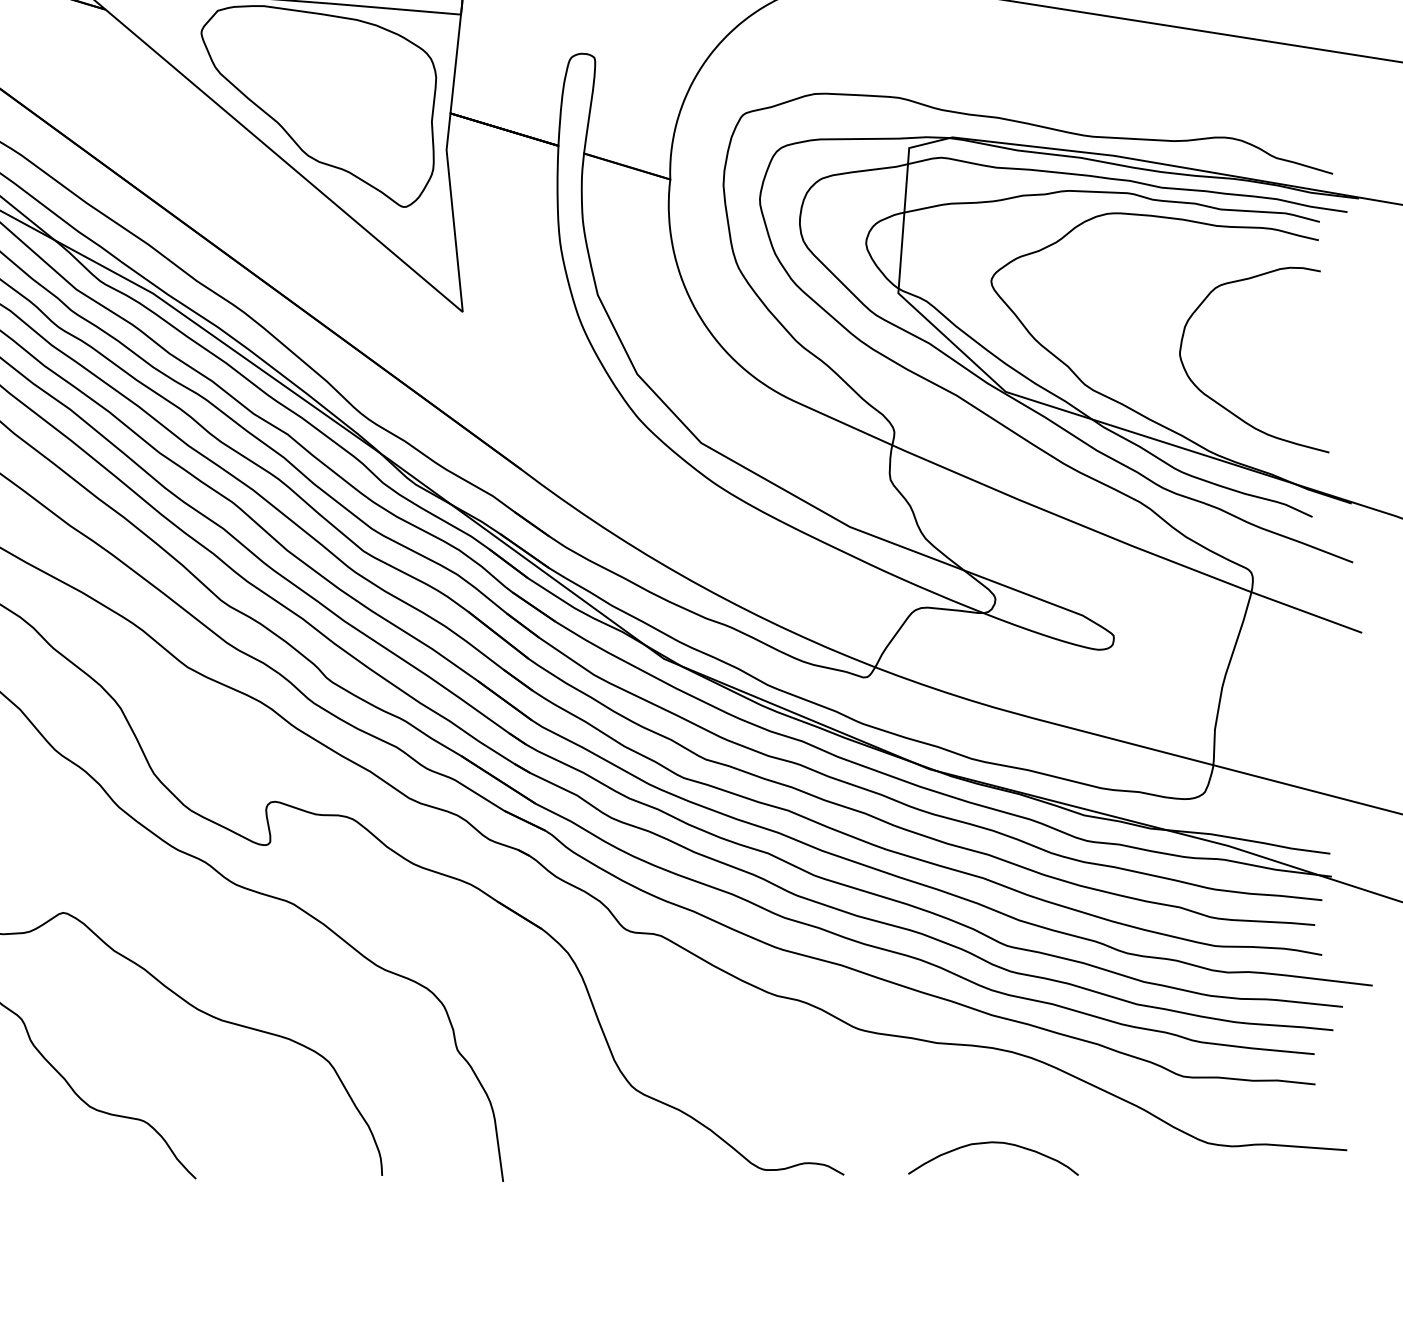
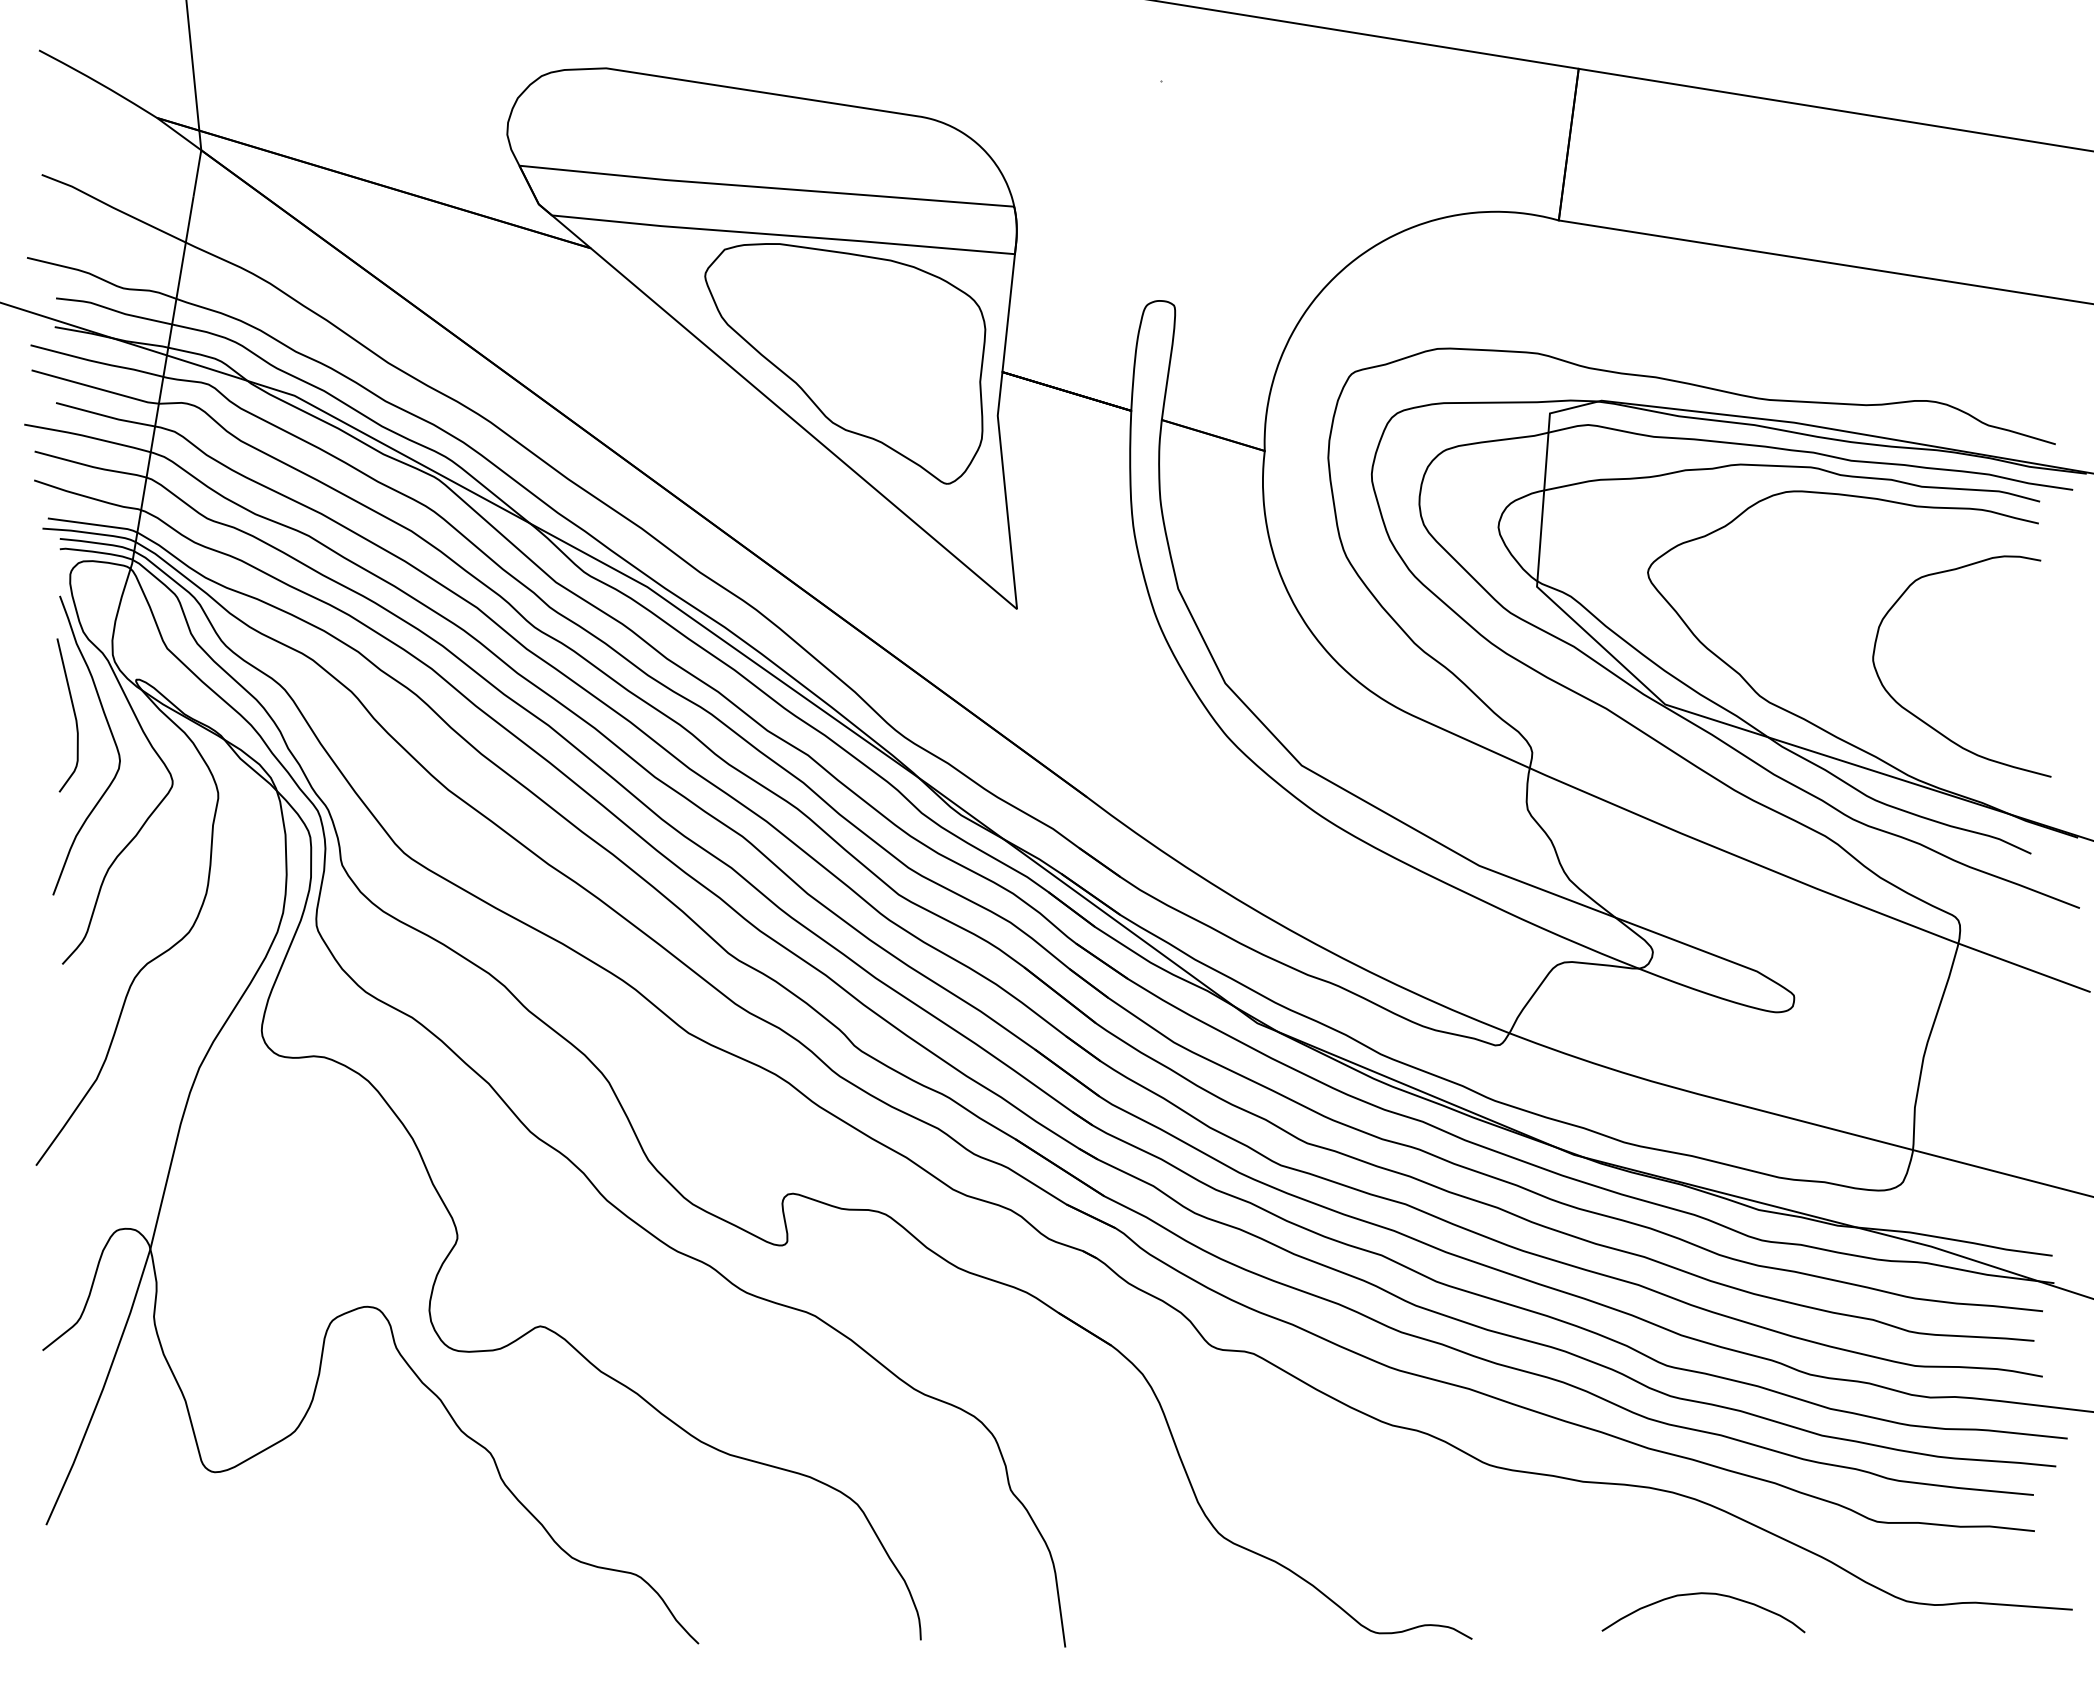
curve: (993, 1143) -> (1703, 1594), moved

